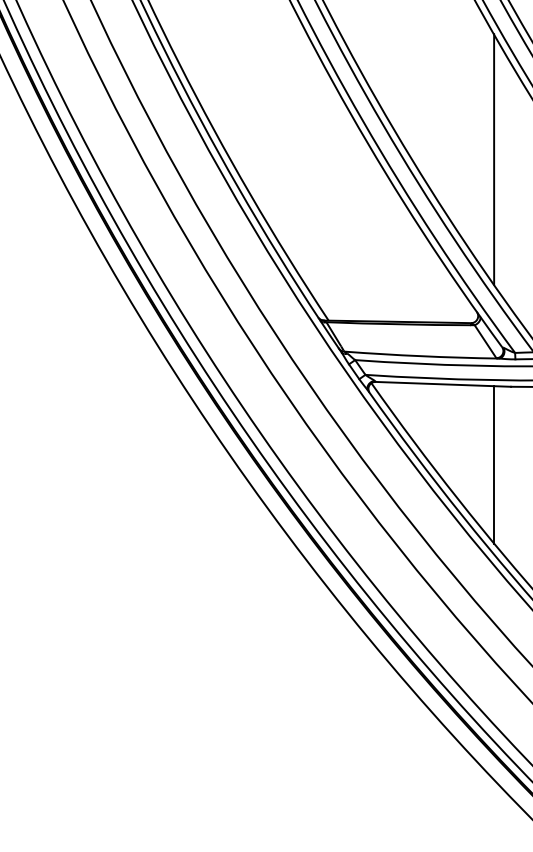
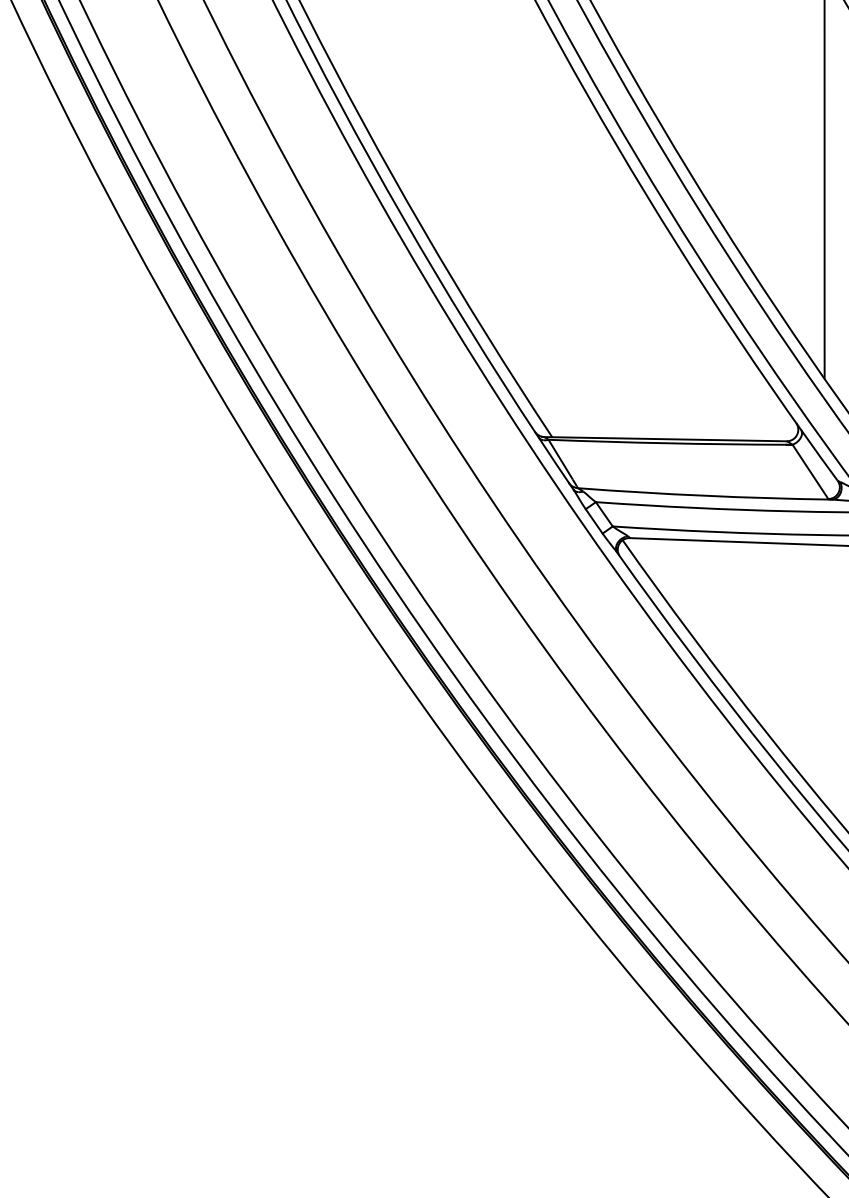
line: (494, 464) -> (825, 673), removed

